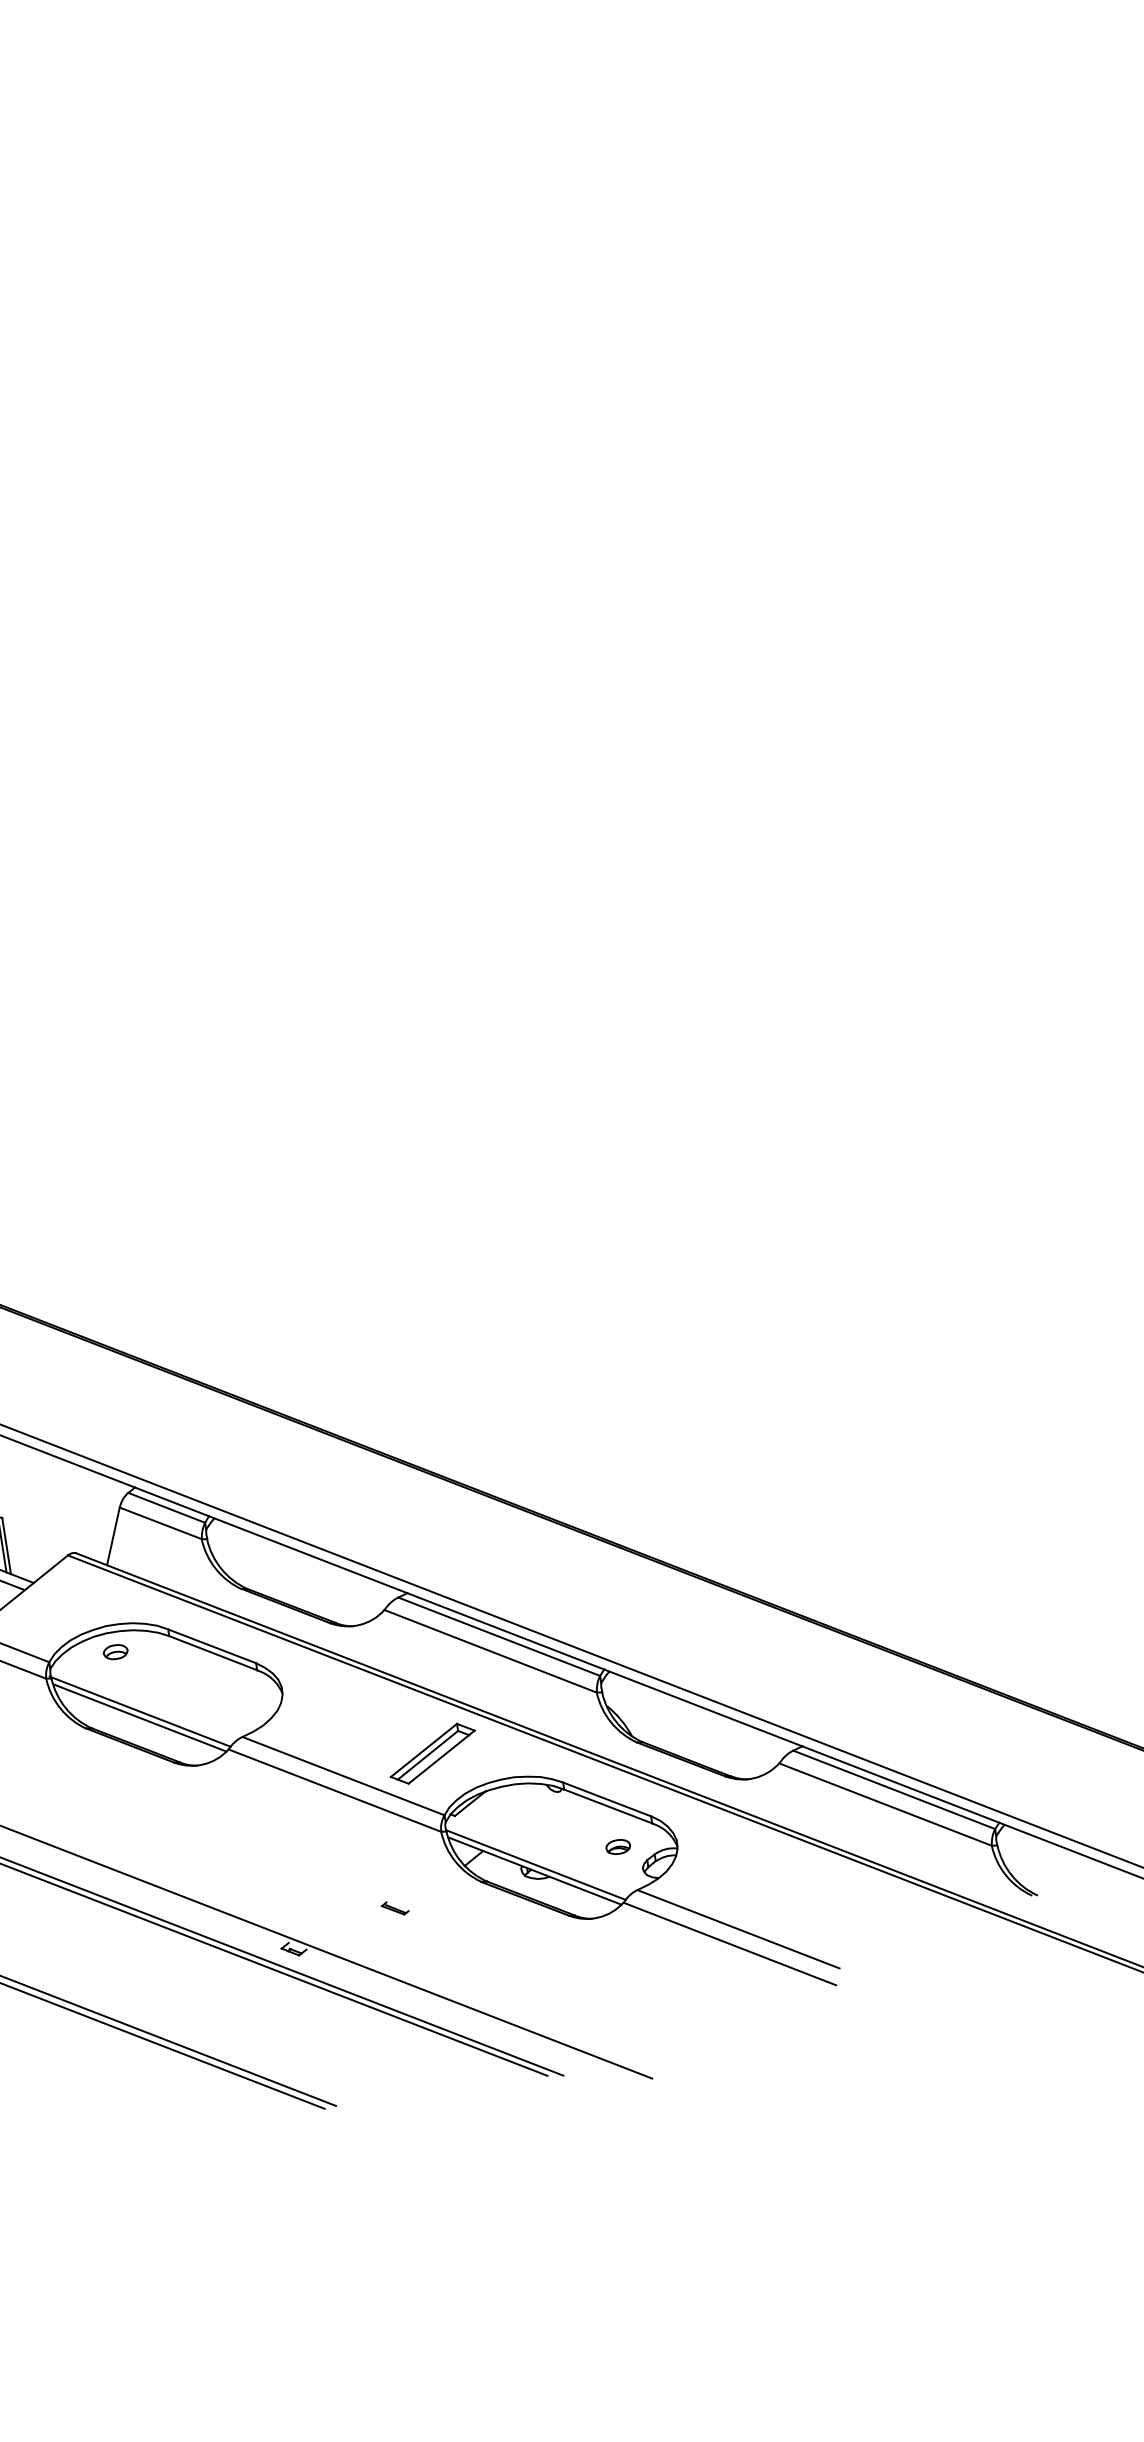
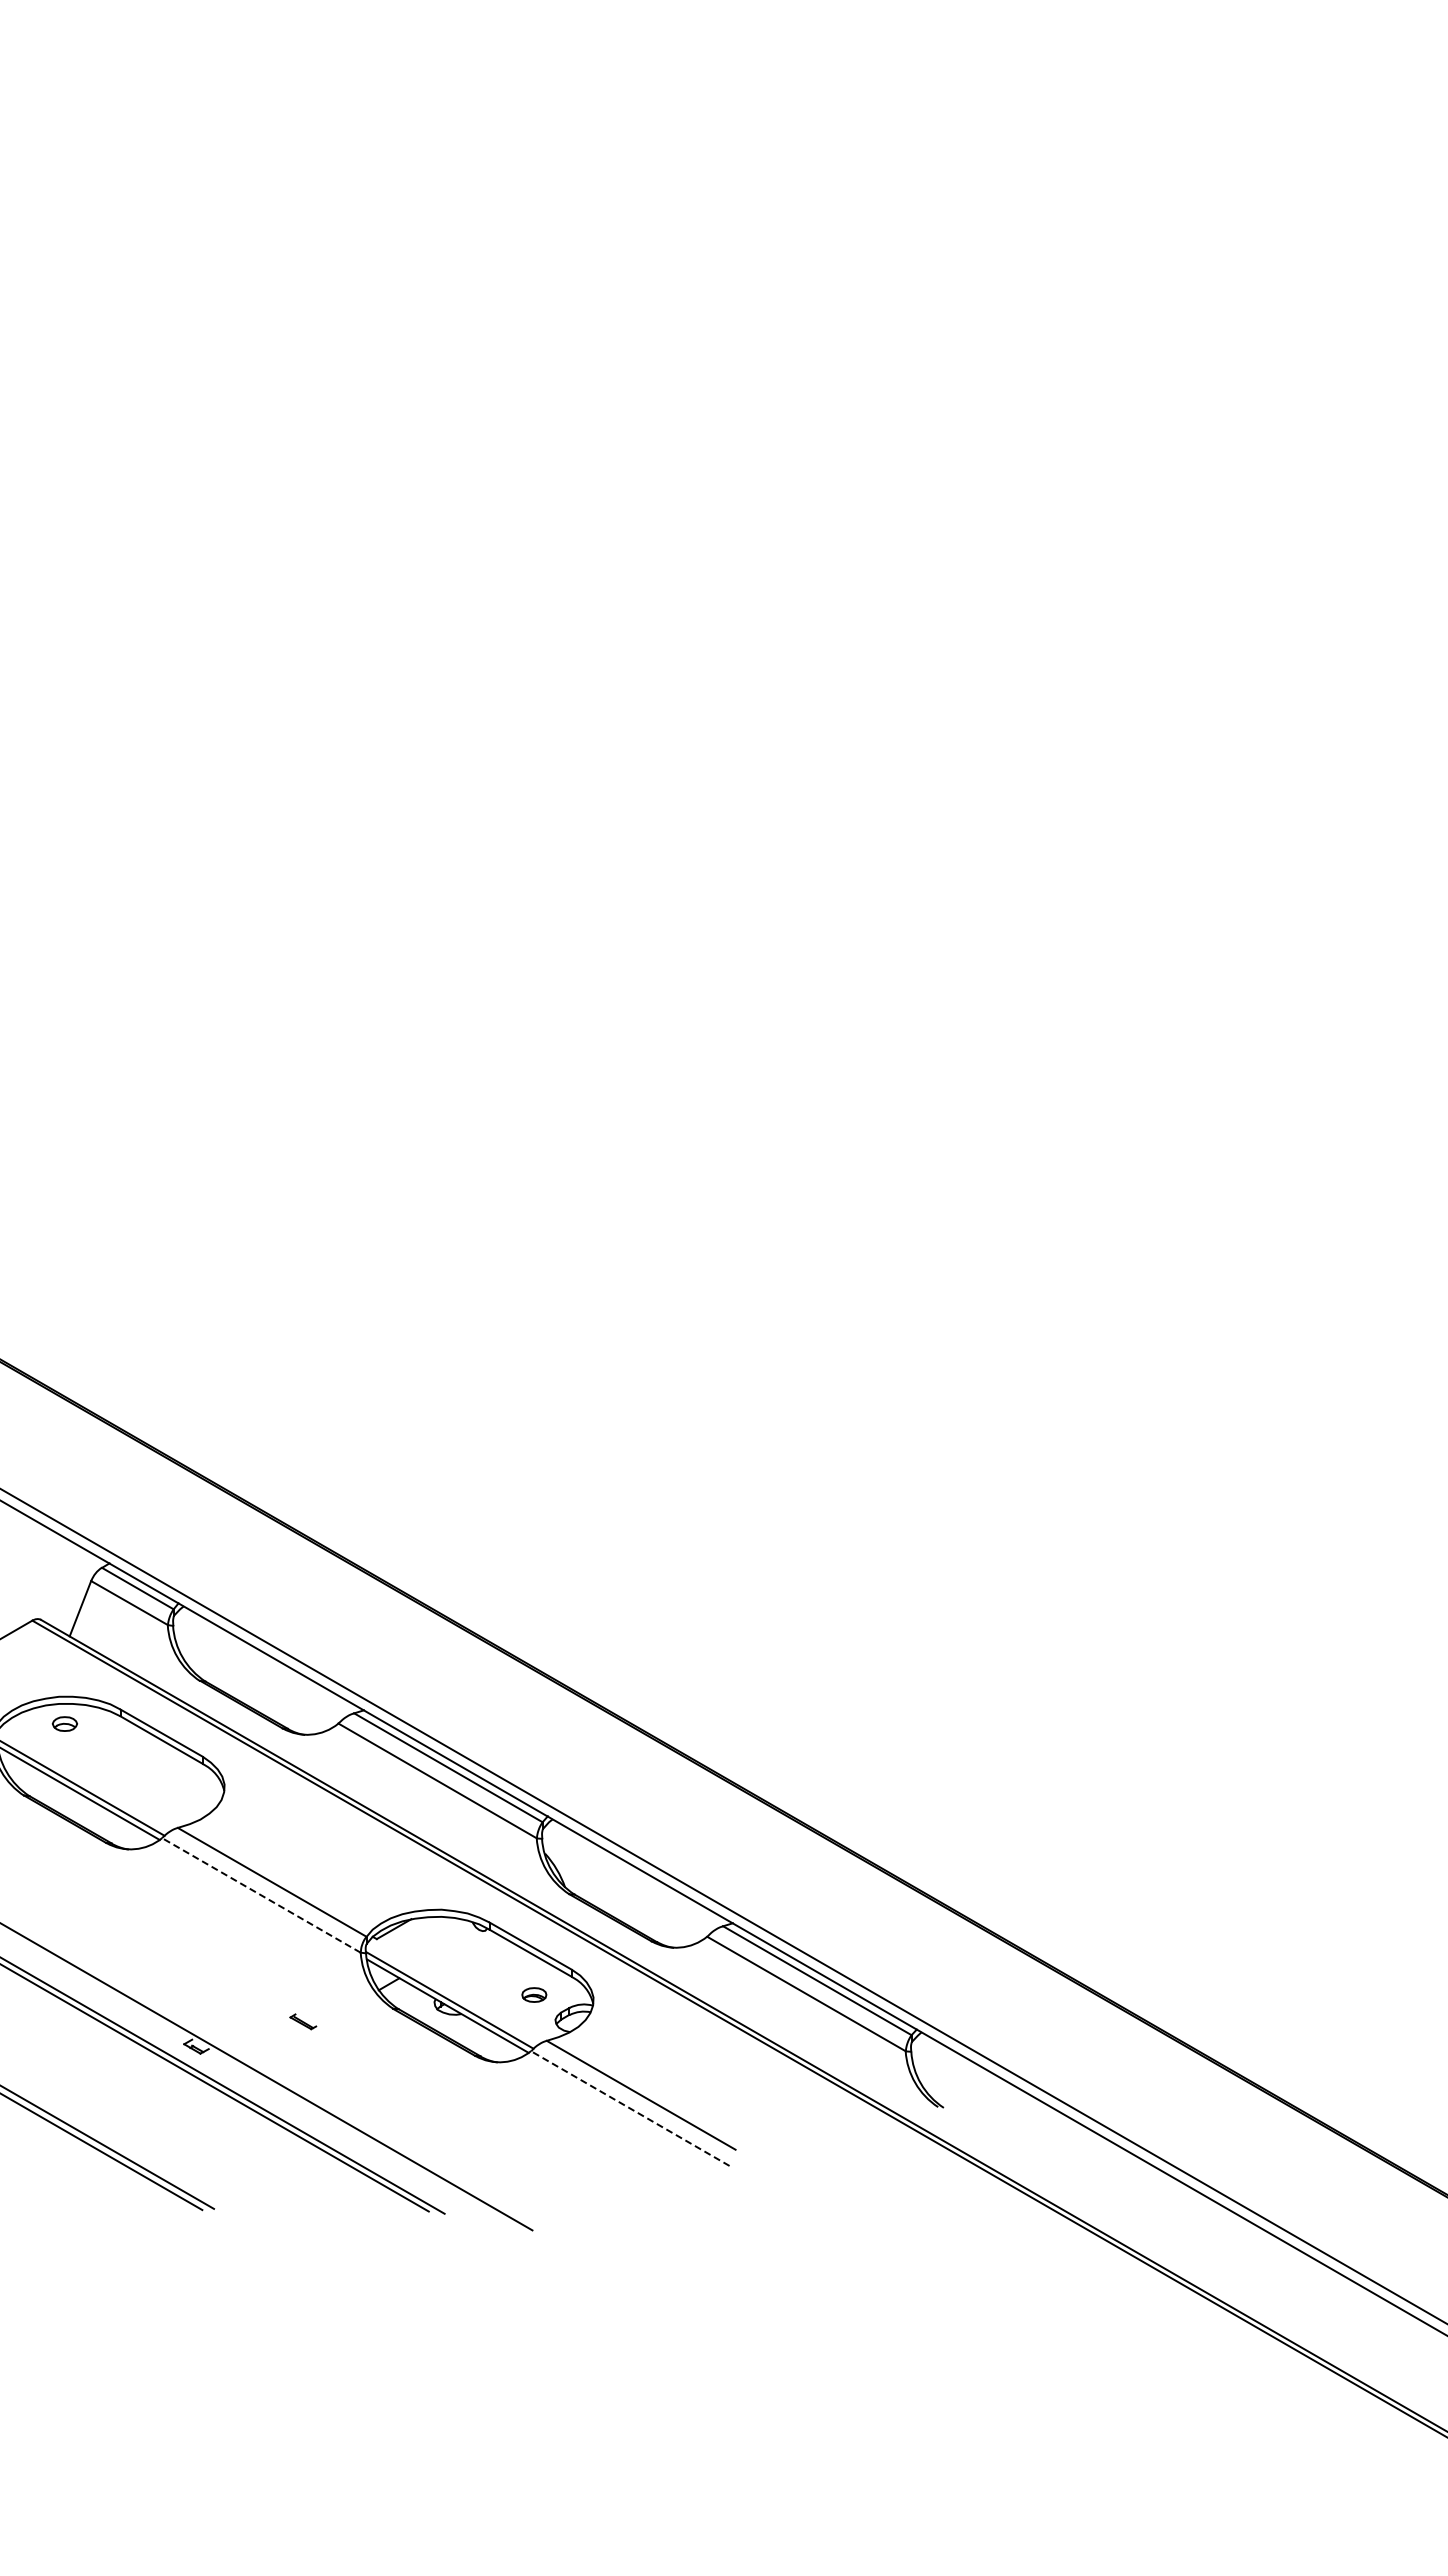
part: (432, 1753) -> (364, 1873), removed
line: (334, 1790) -> (261, 1895), solid -> dashed
line: (730, 1943) -> (630, 2108), solid -> dashed

